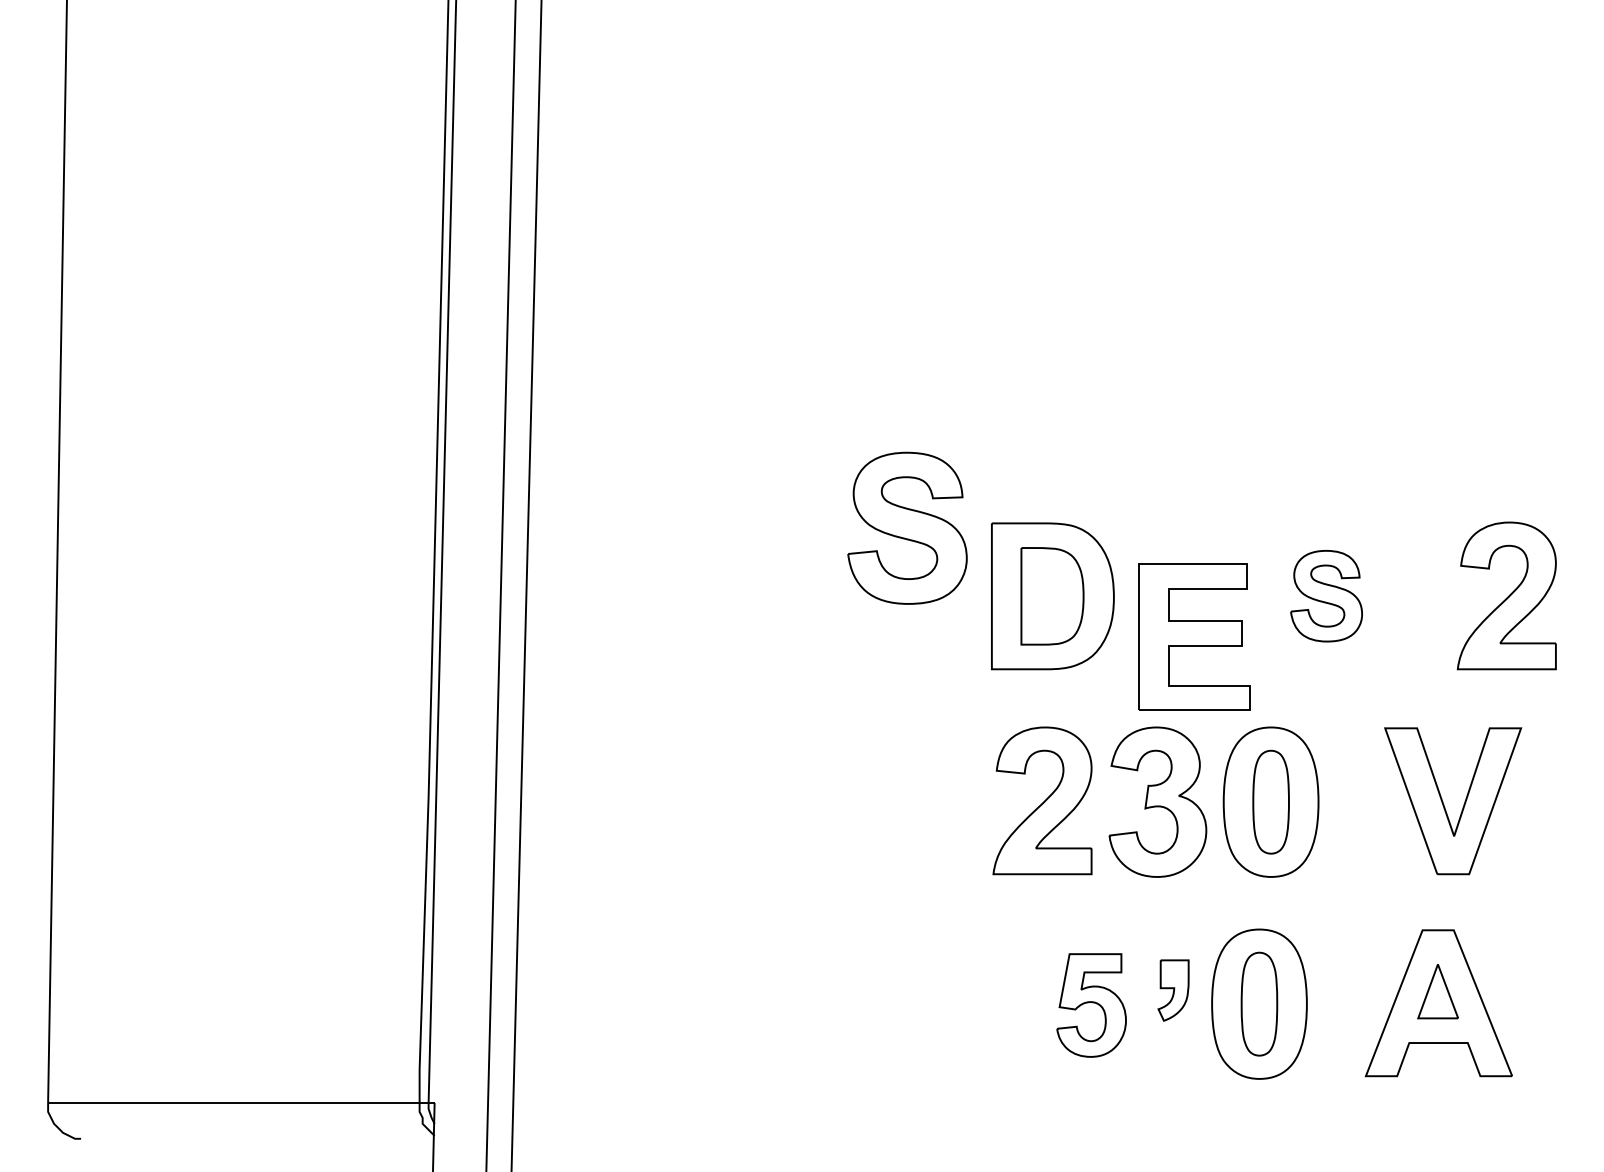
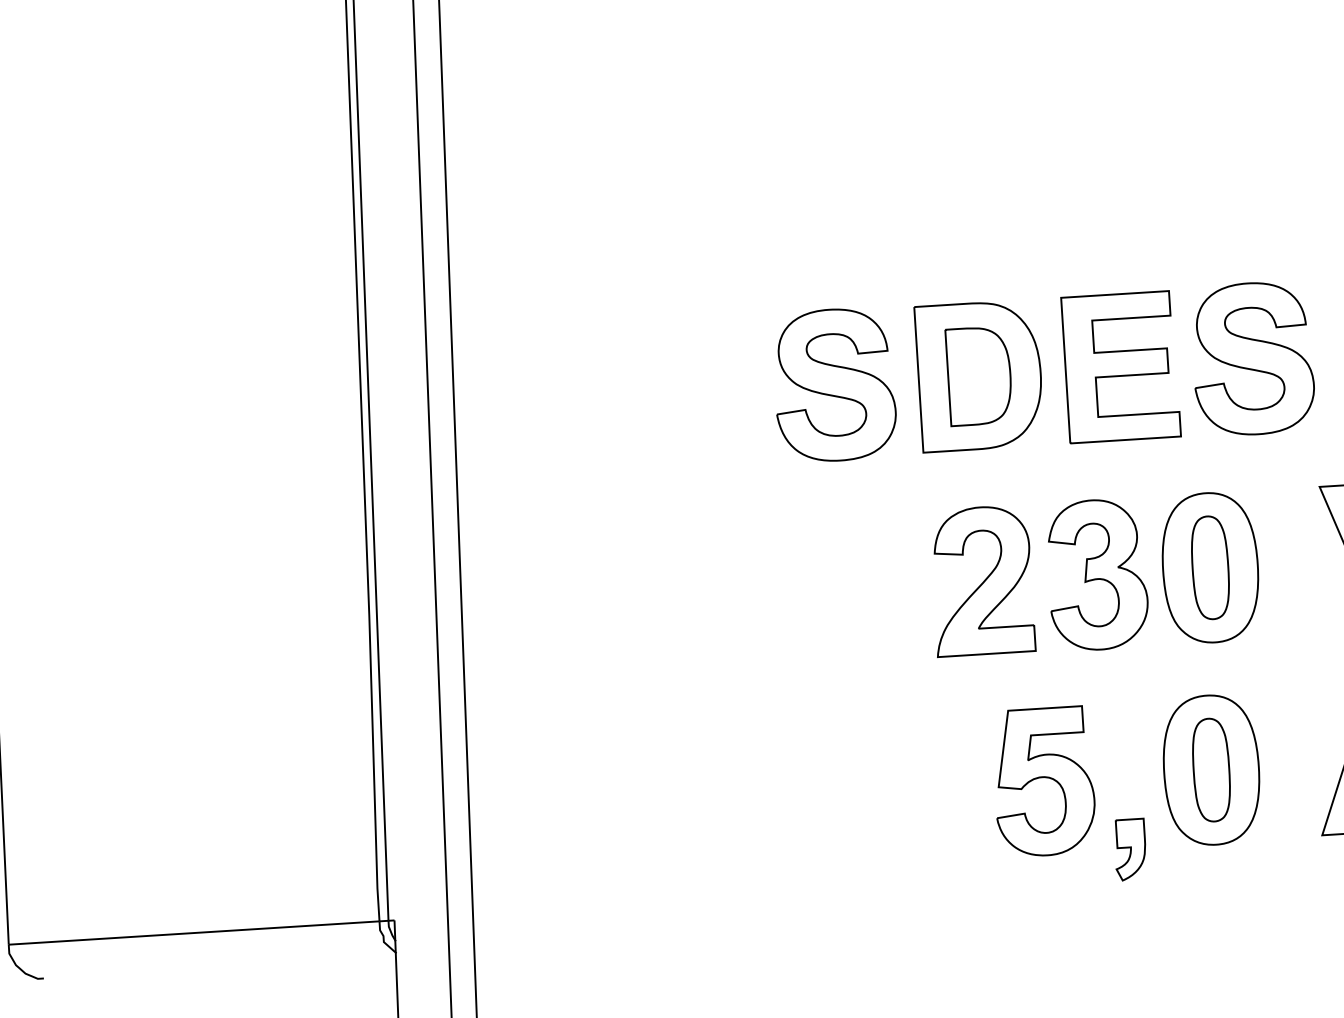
part: (907, 527) -> (834, 384), moved
part: (1326, 595) -> (1252, 358), size x1.67
part: (1194, 636) -> (1121, 366), moved
part: (1173, 990) -> (1130, 849), moved
part: (1091, 1005) -> (1043, 781), size x1.43

